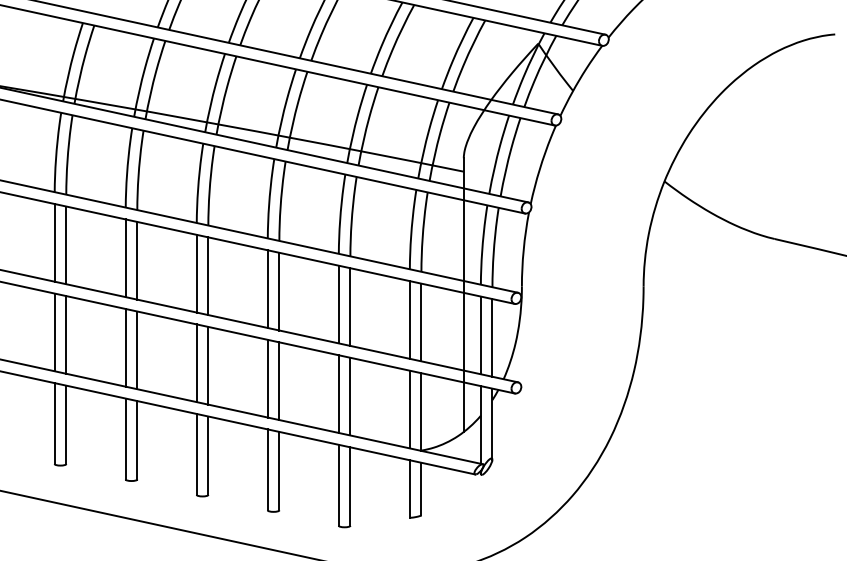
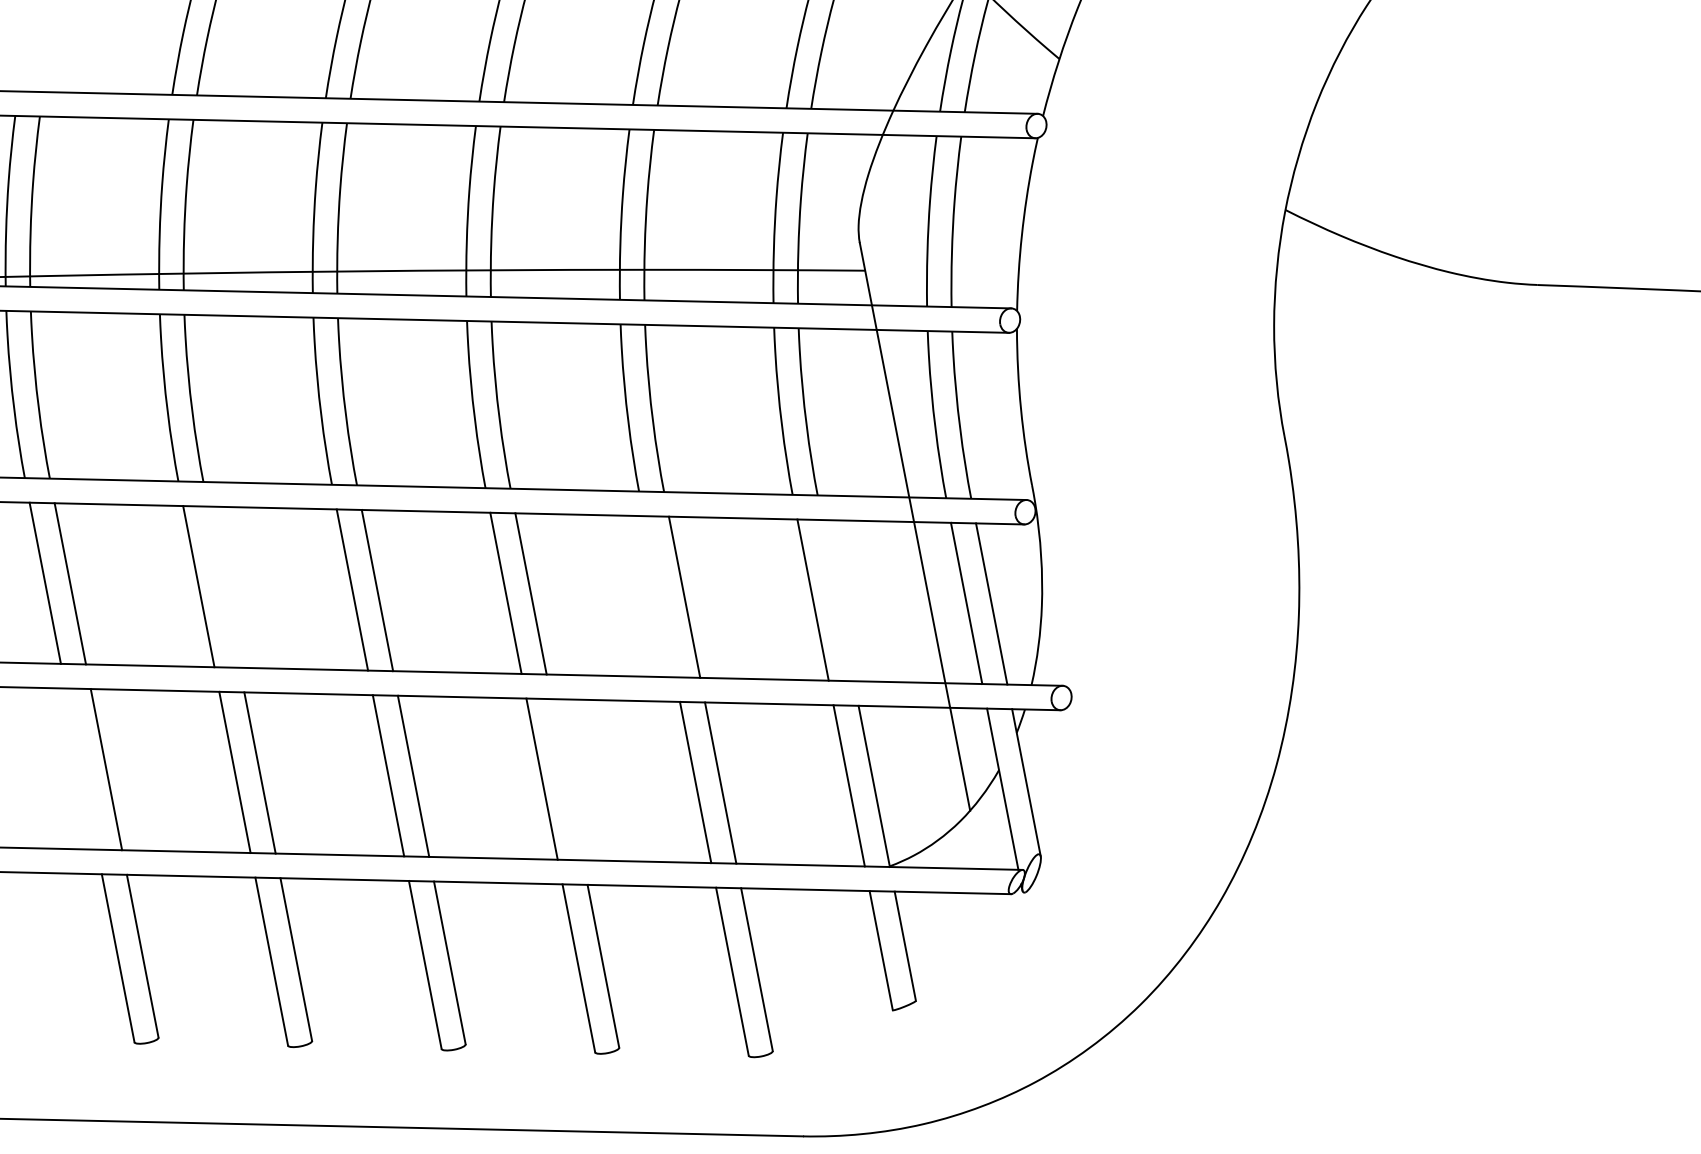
line: (137, 260) -> (224, 586), removed
line: (338, 304) -> (658, 596), removed
line: (421, 322) -> (838, 600), removed
line: (54, 332) -> (81, 769), removed
line: (279, 381) -> (567, 780), removed

